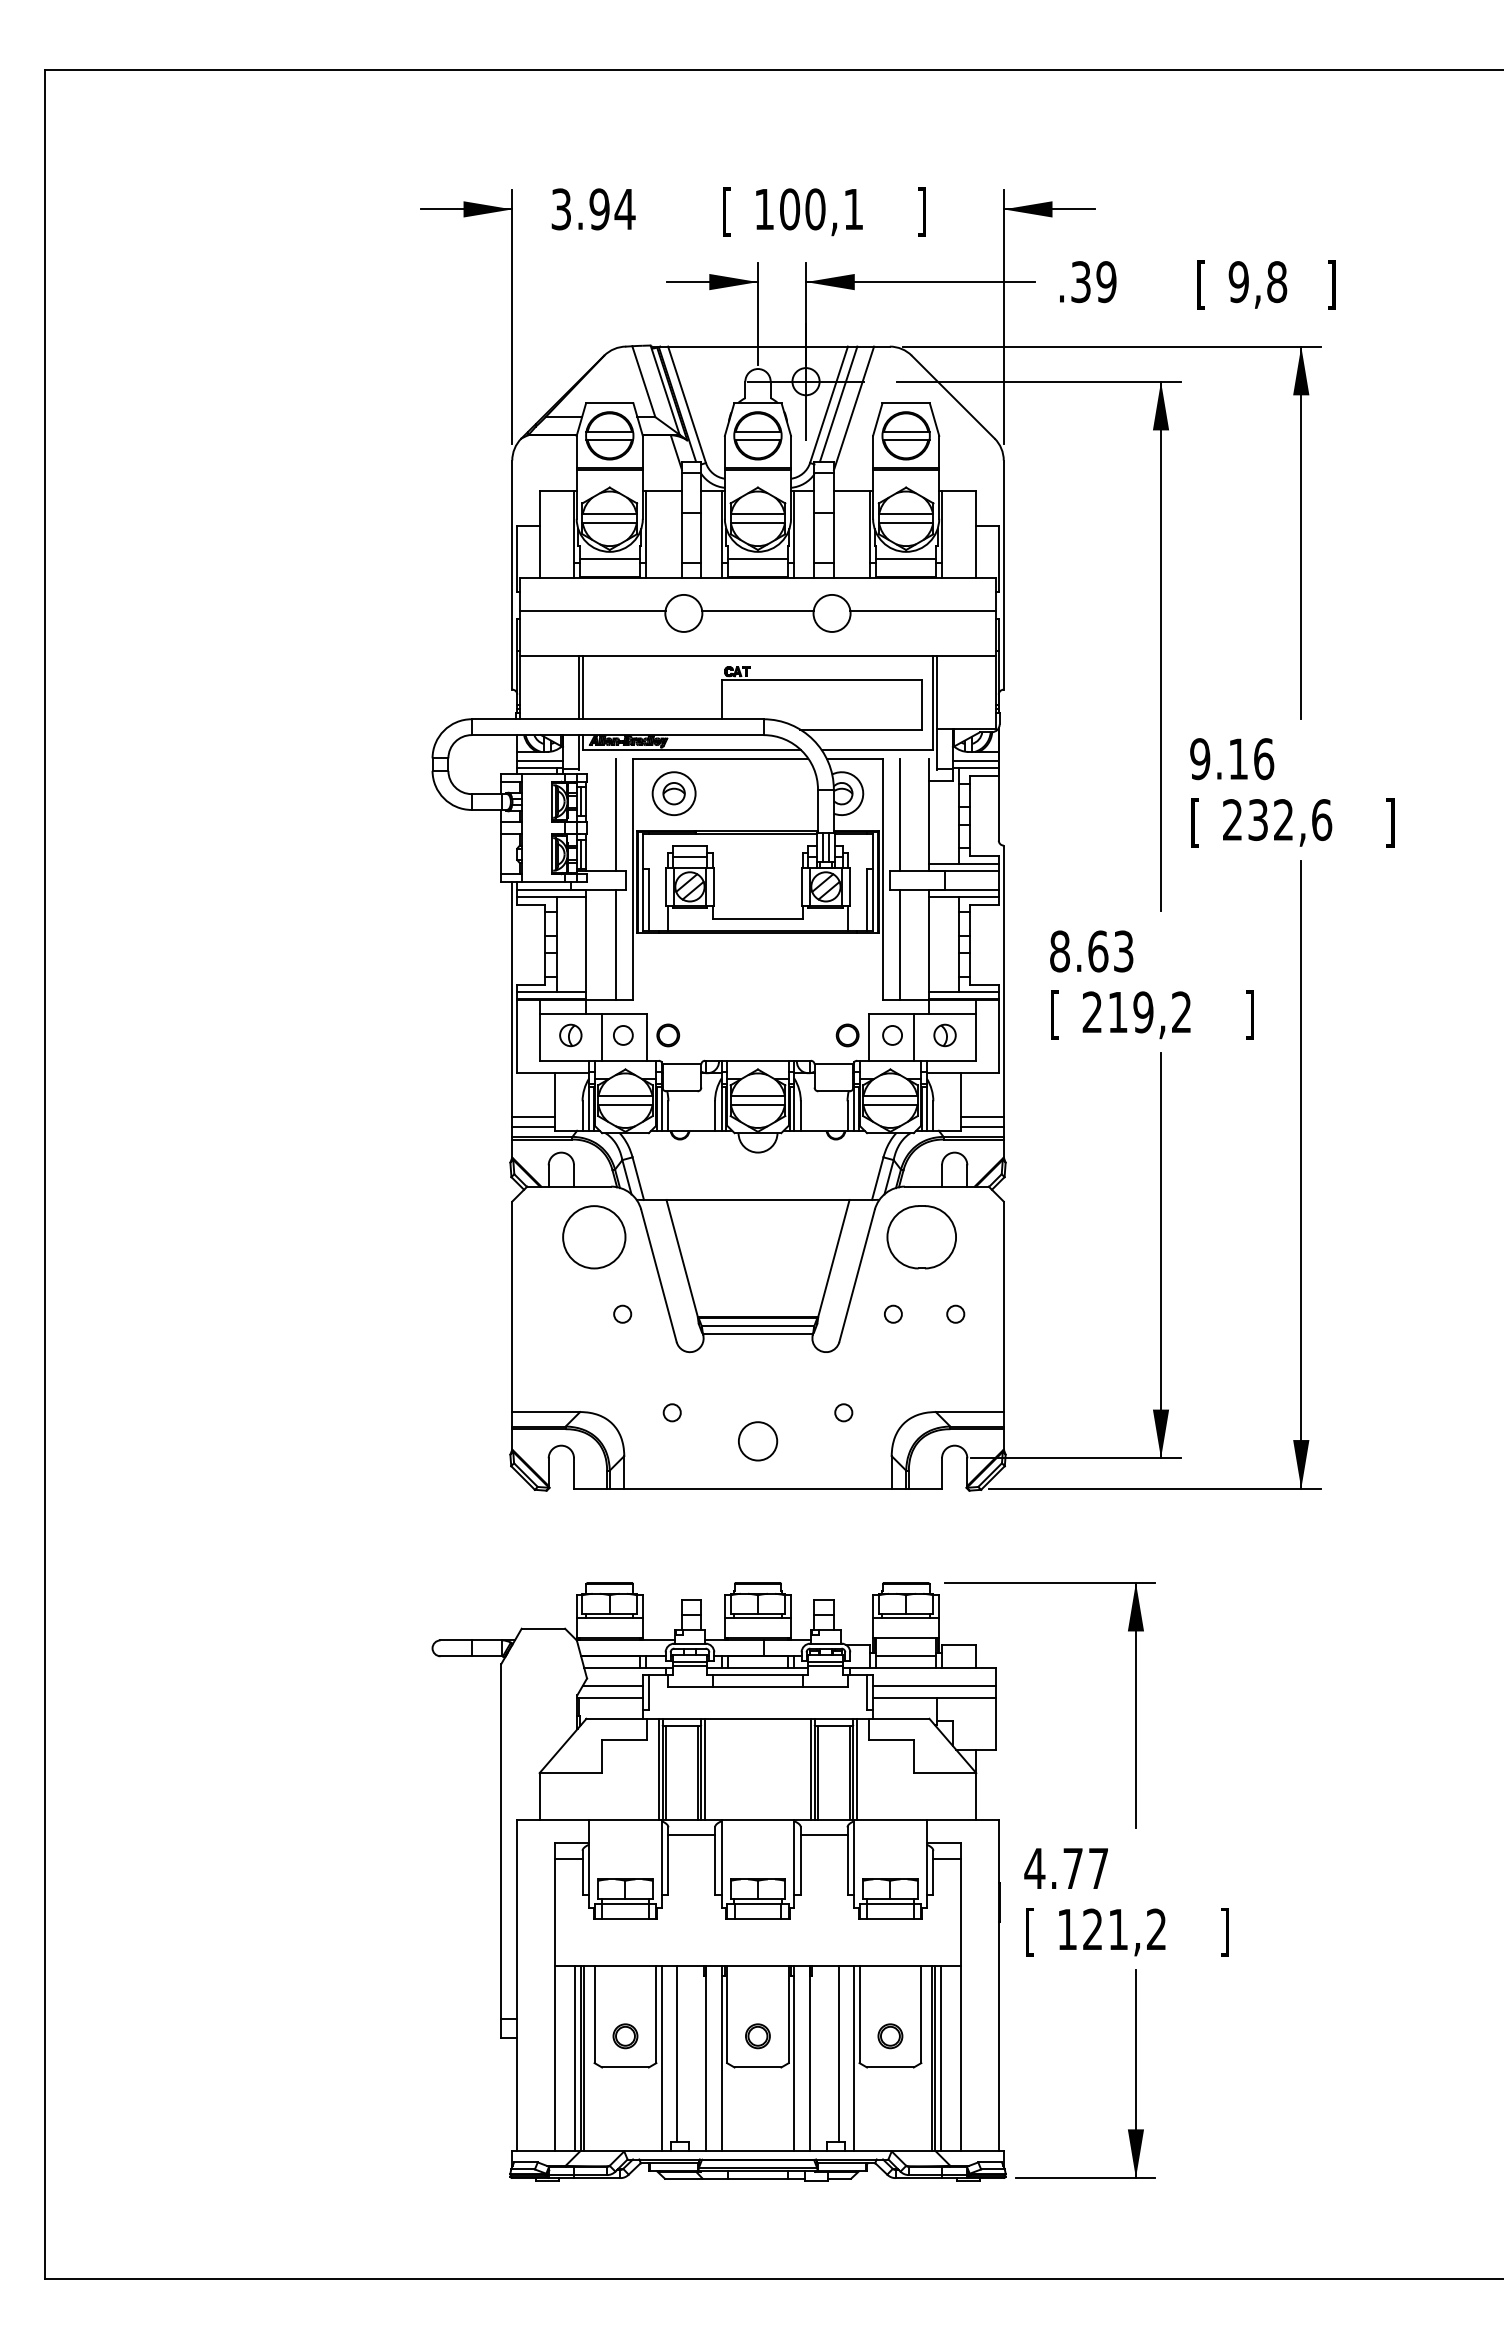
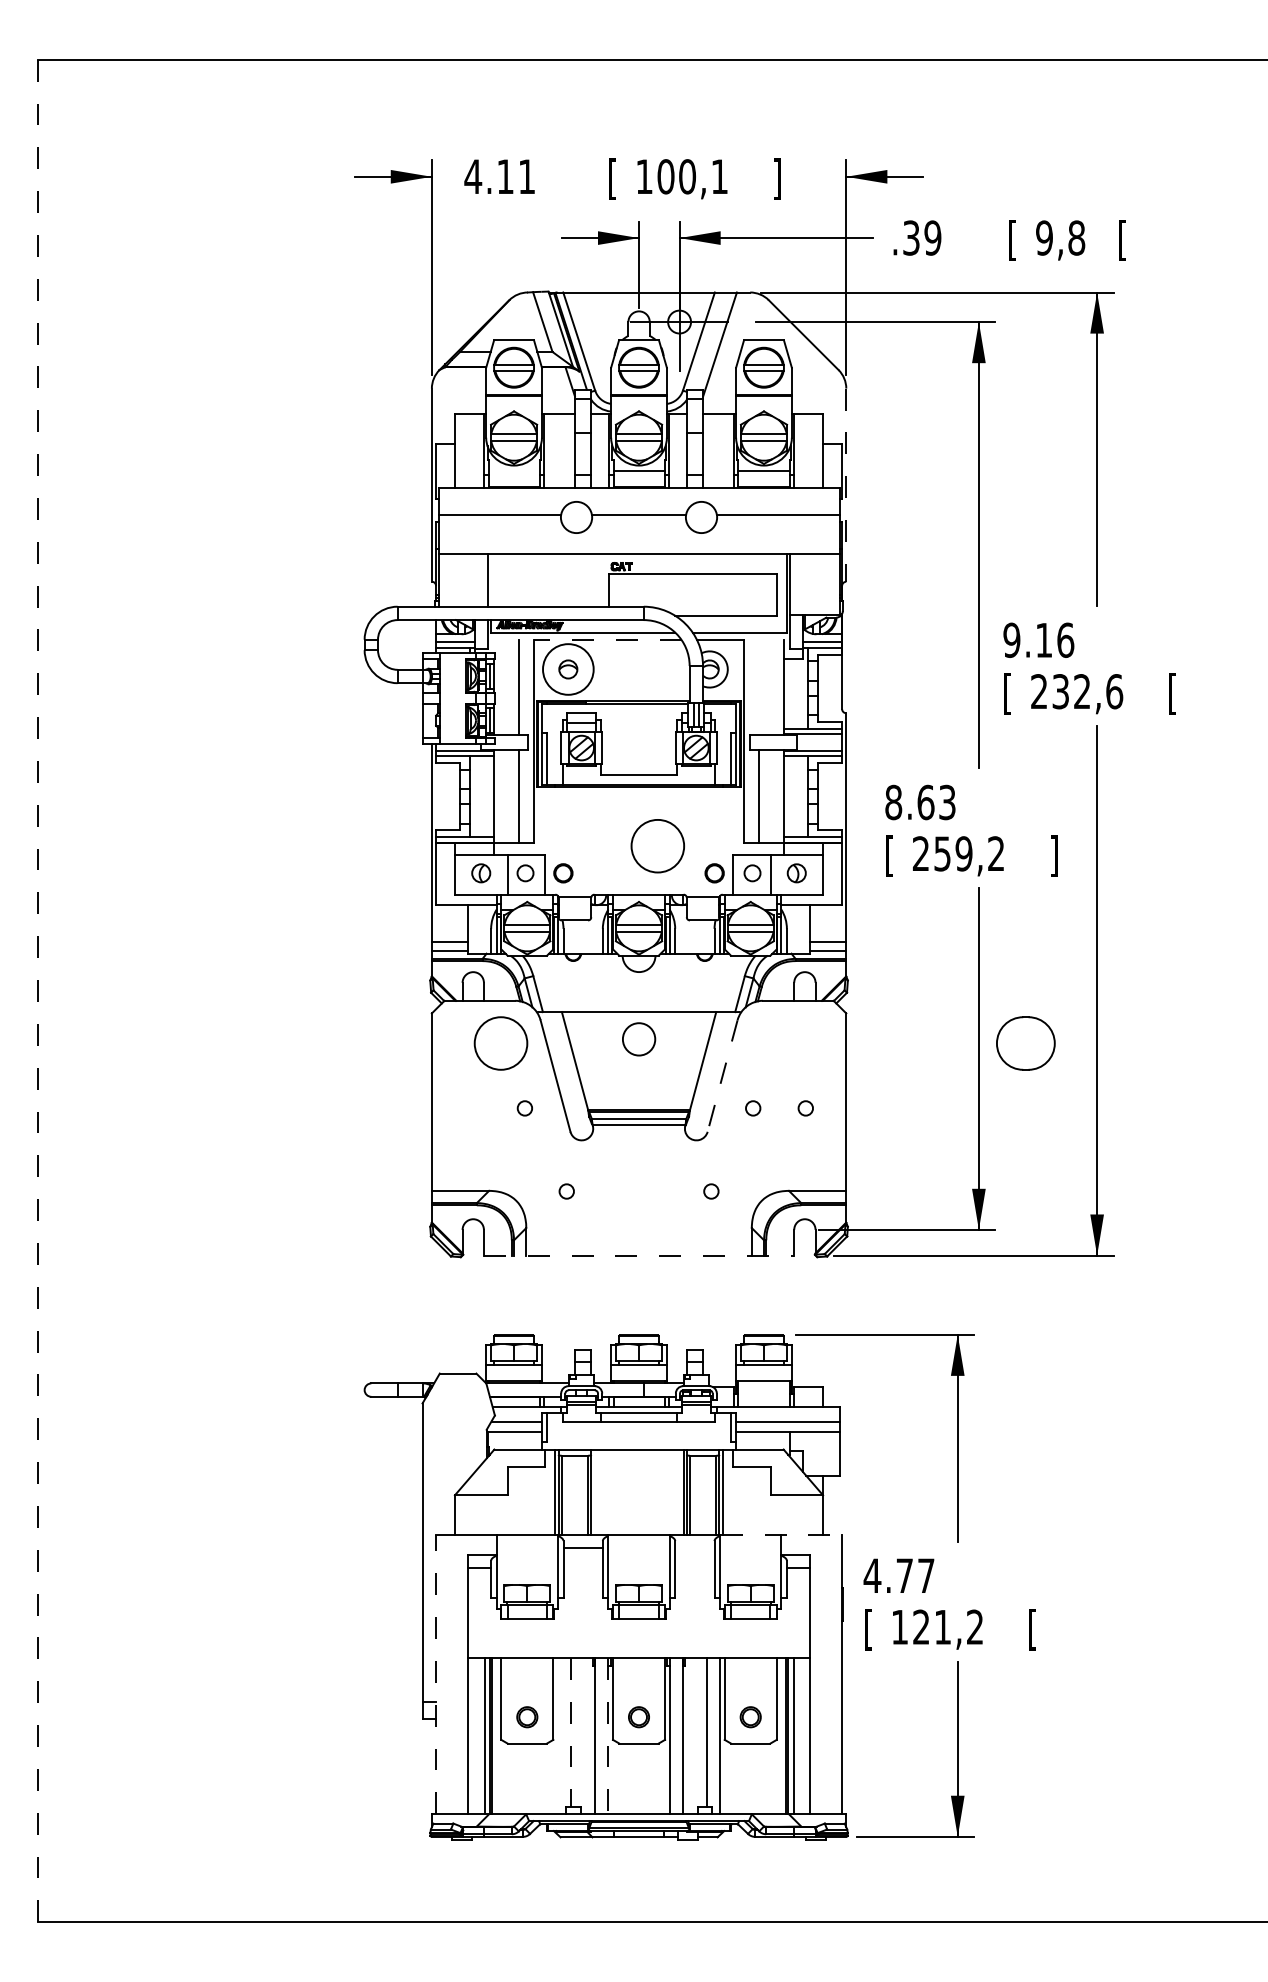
text: (592, 209) -> (499, 176), 3.94 -> 4.11
text: (1331, 284) -> (1122, 240), ] -> [
line: (838, 403) -> (706, 340), removed
line: (609, 558) -> (513, 471), removed
line: (1003, 575) -> (846, 485), solid -> dashed
line: (582, 687) -> (491, 579), removed
line: (720, 758) -> (607, 639), solid -> dashed
circle: (673, 793) -> (567, 669), size x1.4
line: (899, 814) -> (758, 687), removed
text: (1390, 822) -> (1172, 693), ] -> [
circle: (780, 1003) -> (658, 846), added
text: (1117, 1012) -> (942, 853), 219,2 -> 259,2
line: (45, 1174) -> (38, 990), solid -> dashed
part: (921, 1237) -> (1025, 1043), moved
line: (856, 1276) -> (722, 1076), solid -> dashed
circle: (758, 1441) -> (639, 1039), moved
line: (758, 1488) -> (639, 1255), solid -> dashed
line: (905, 1656) -> (763, 1397), removed
line: (705, 1768) -> (594, 1491), removed
line: (926, 1819) -> (781, 1534), solid -> dashed
line: (823, 1835) -> (694, 1547), removed
text: (1224, 1931) -> (1032, 1628), ] -> [
line: (517, 1985) -> (436, 1674), solid -> dashed
line: (677, 2054) -> (571, 1732), solid -> dashed
line: (661, 2058) -> (557, 1735), removed
line: (721, 2058) -> (608, 1735), solid -> dashed

